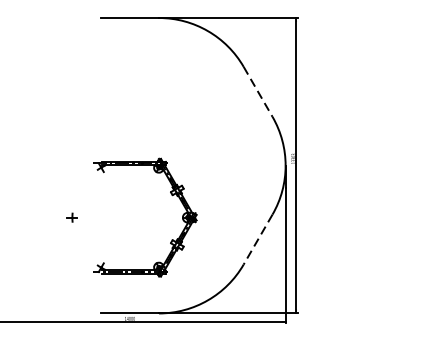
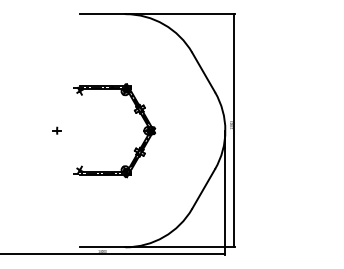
line: (257, 91) -> (203, 72), dashed -> solid
part: (170, 194) -> (134, 112), moved
line: (257, 240) -> (203, 189), dashed -> solid

